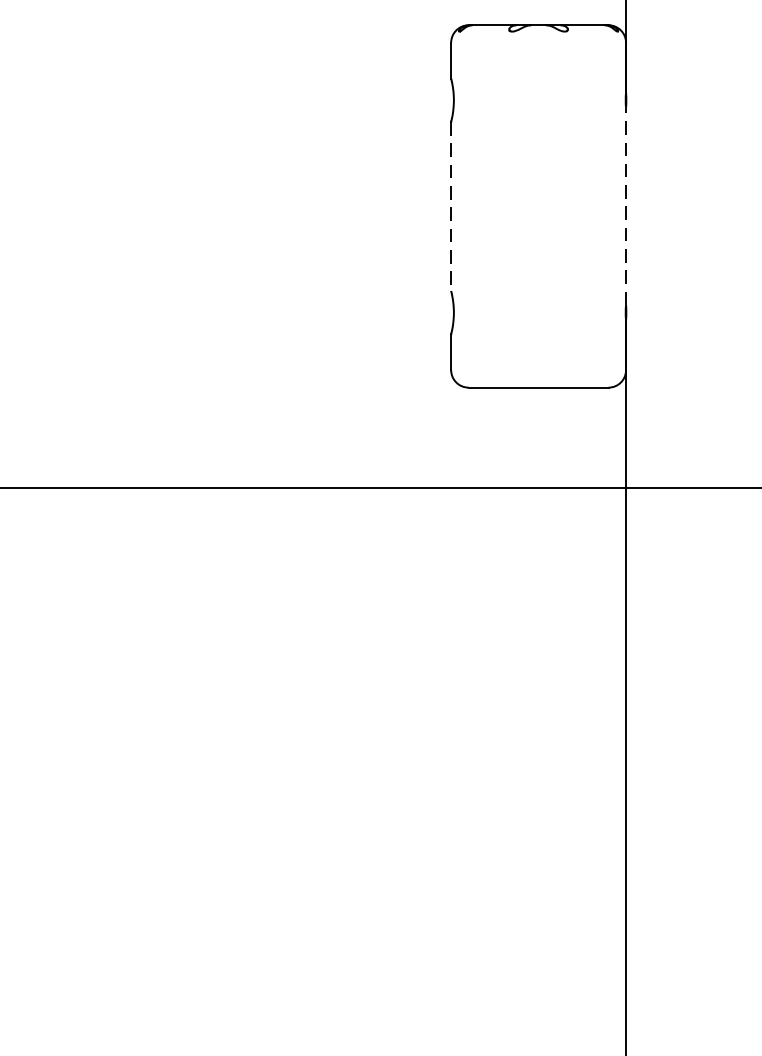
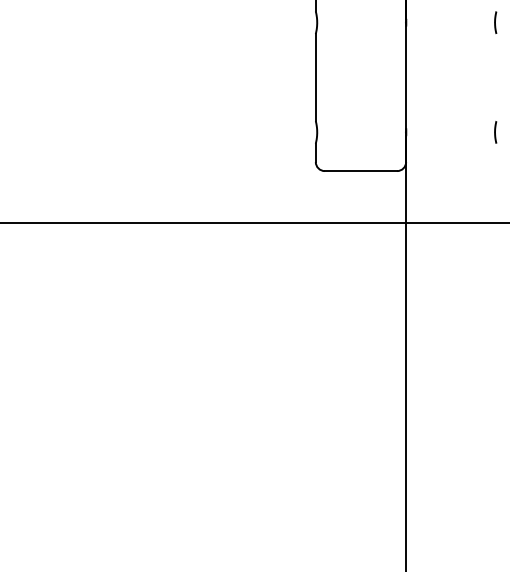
line: (450, 206) -> (315, 77), dashed -> solid
line: (626, 206) -> (406, 77), dashed -> solid

